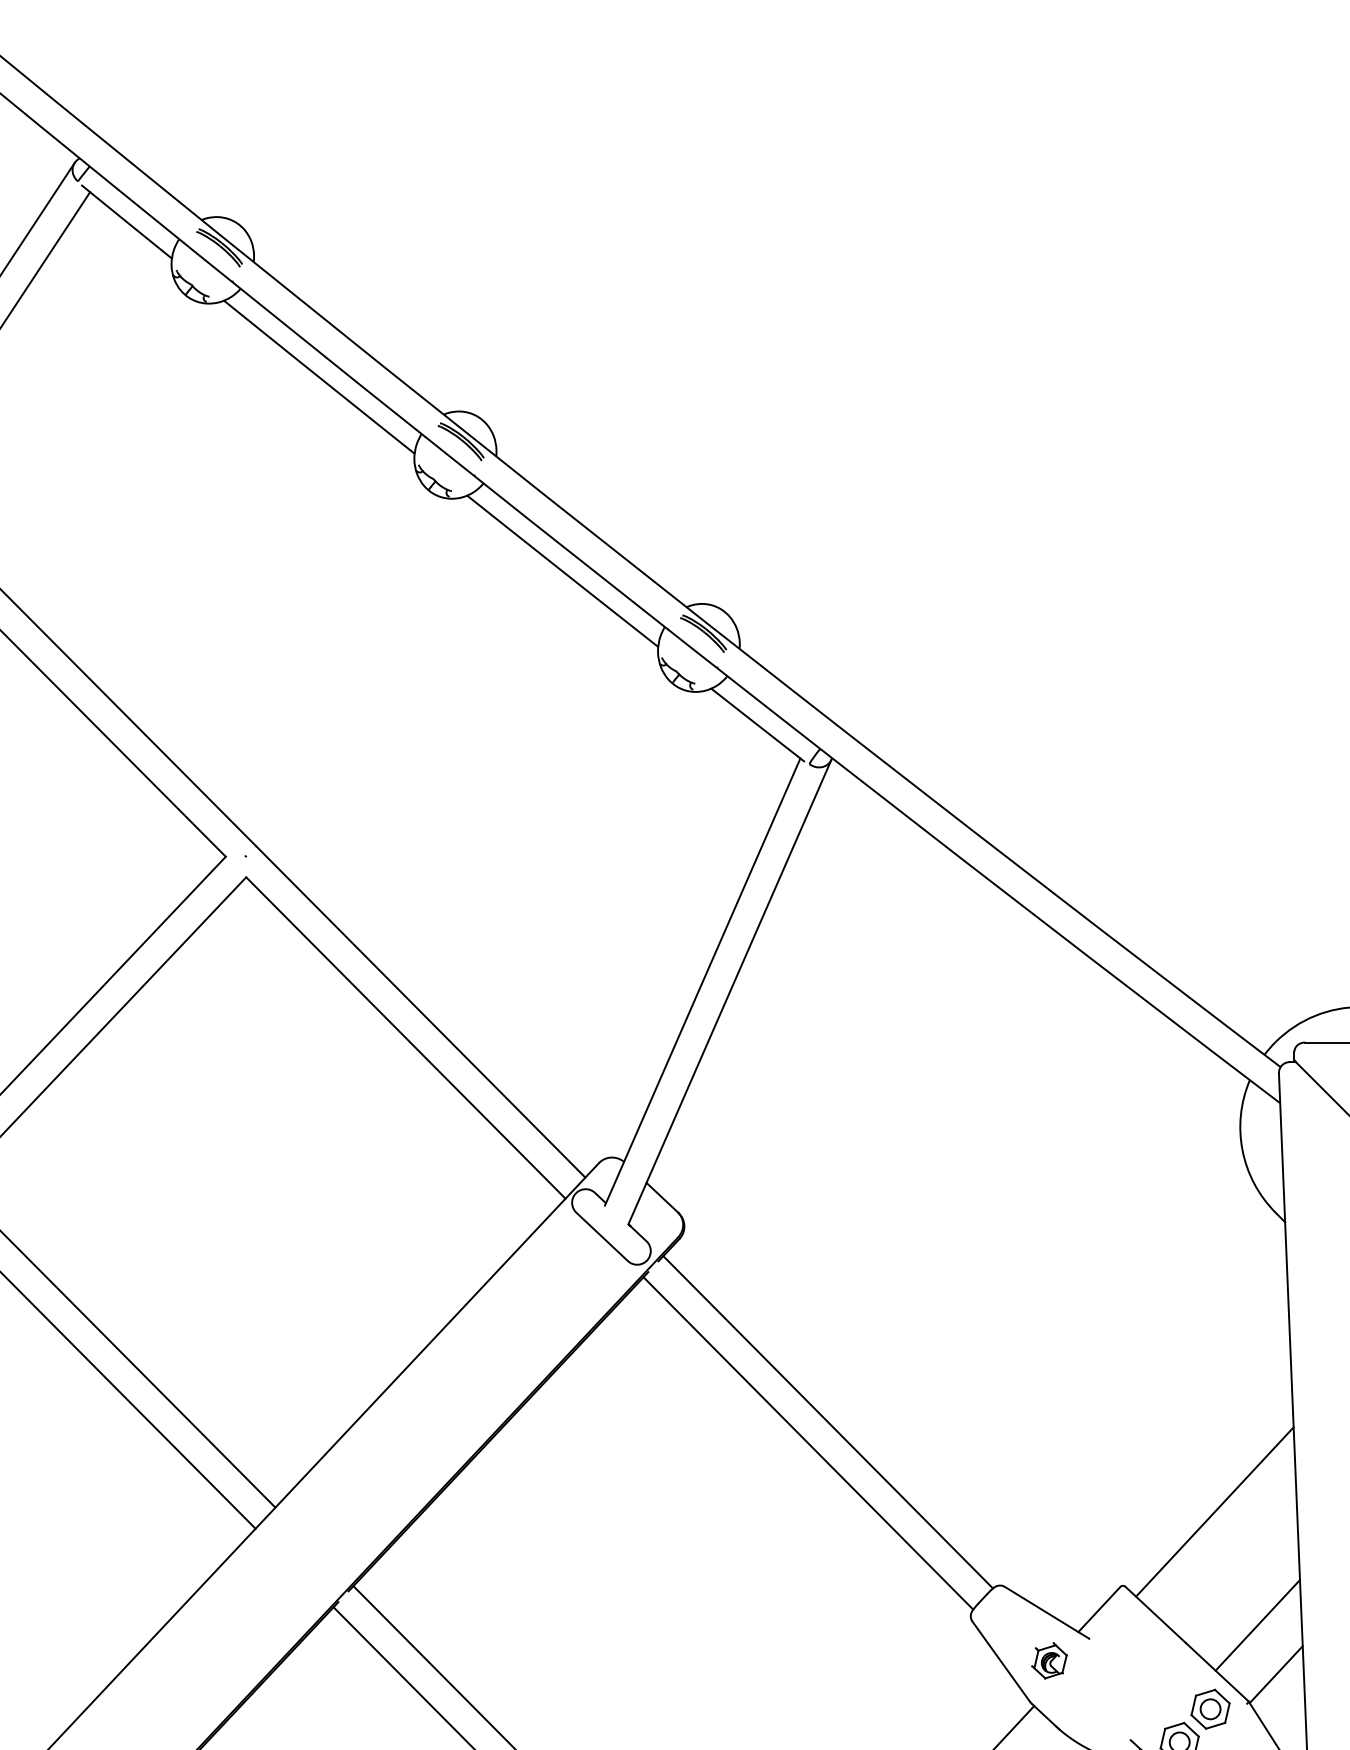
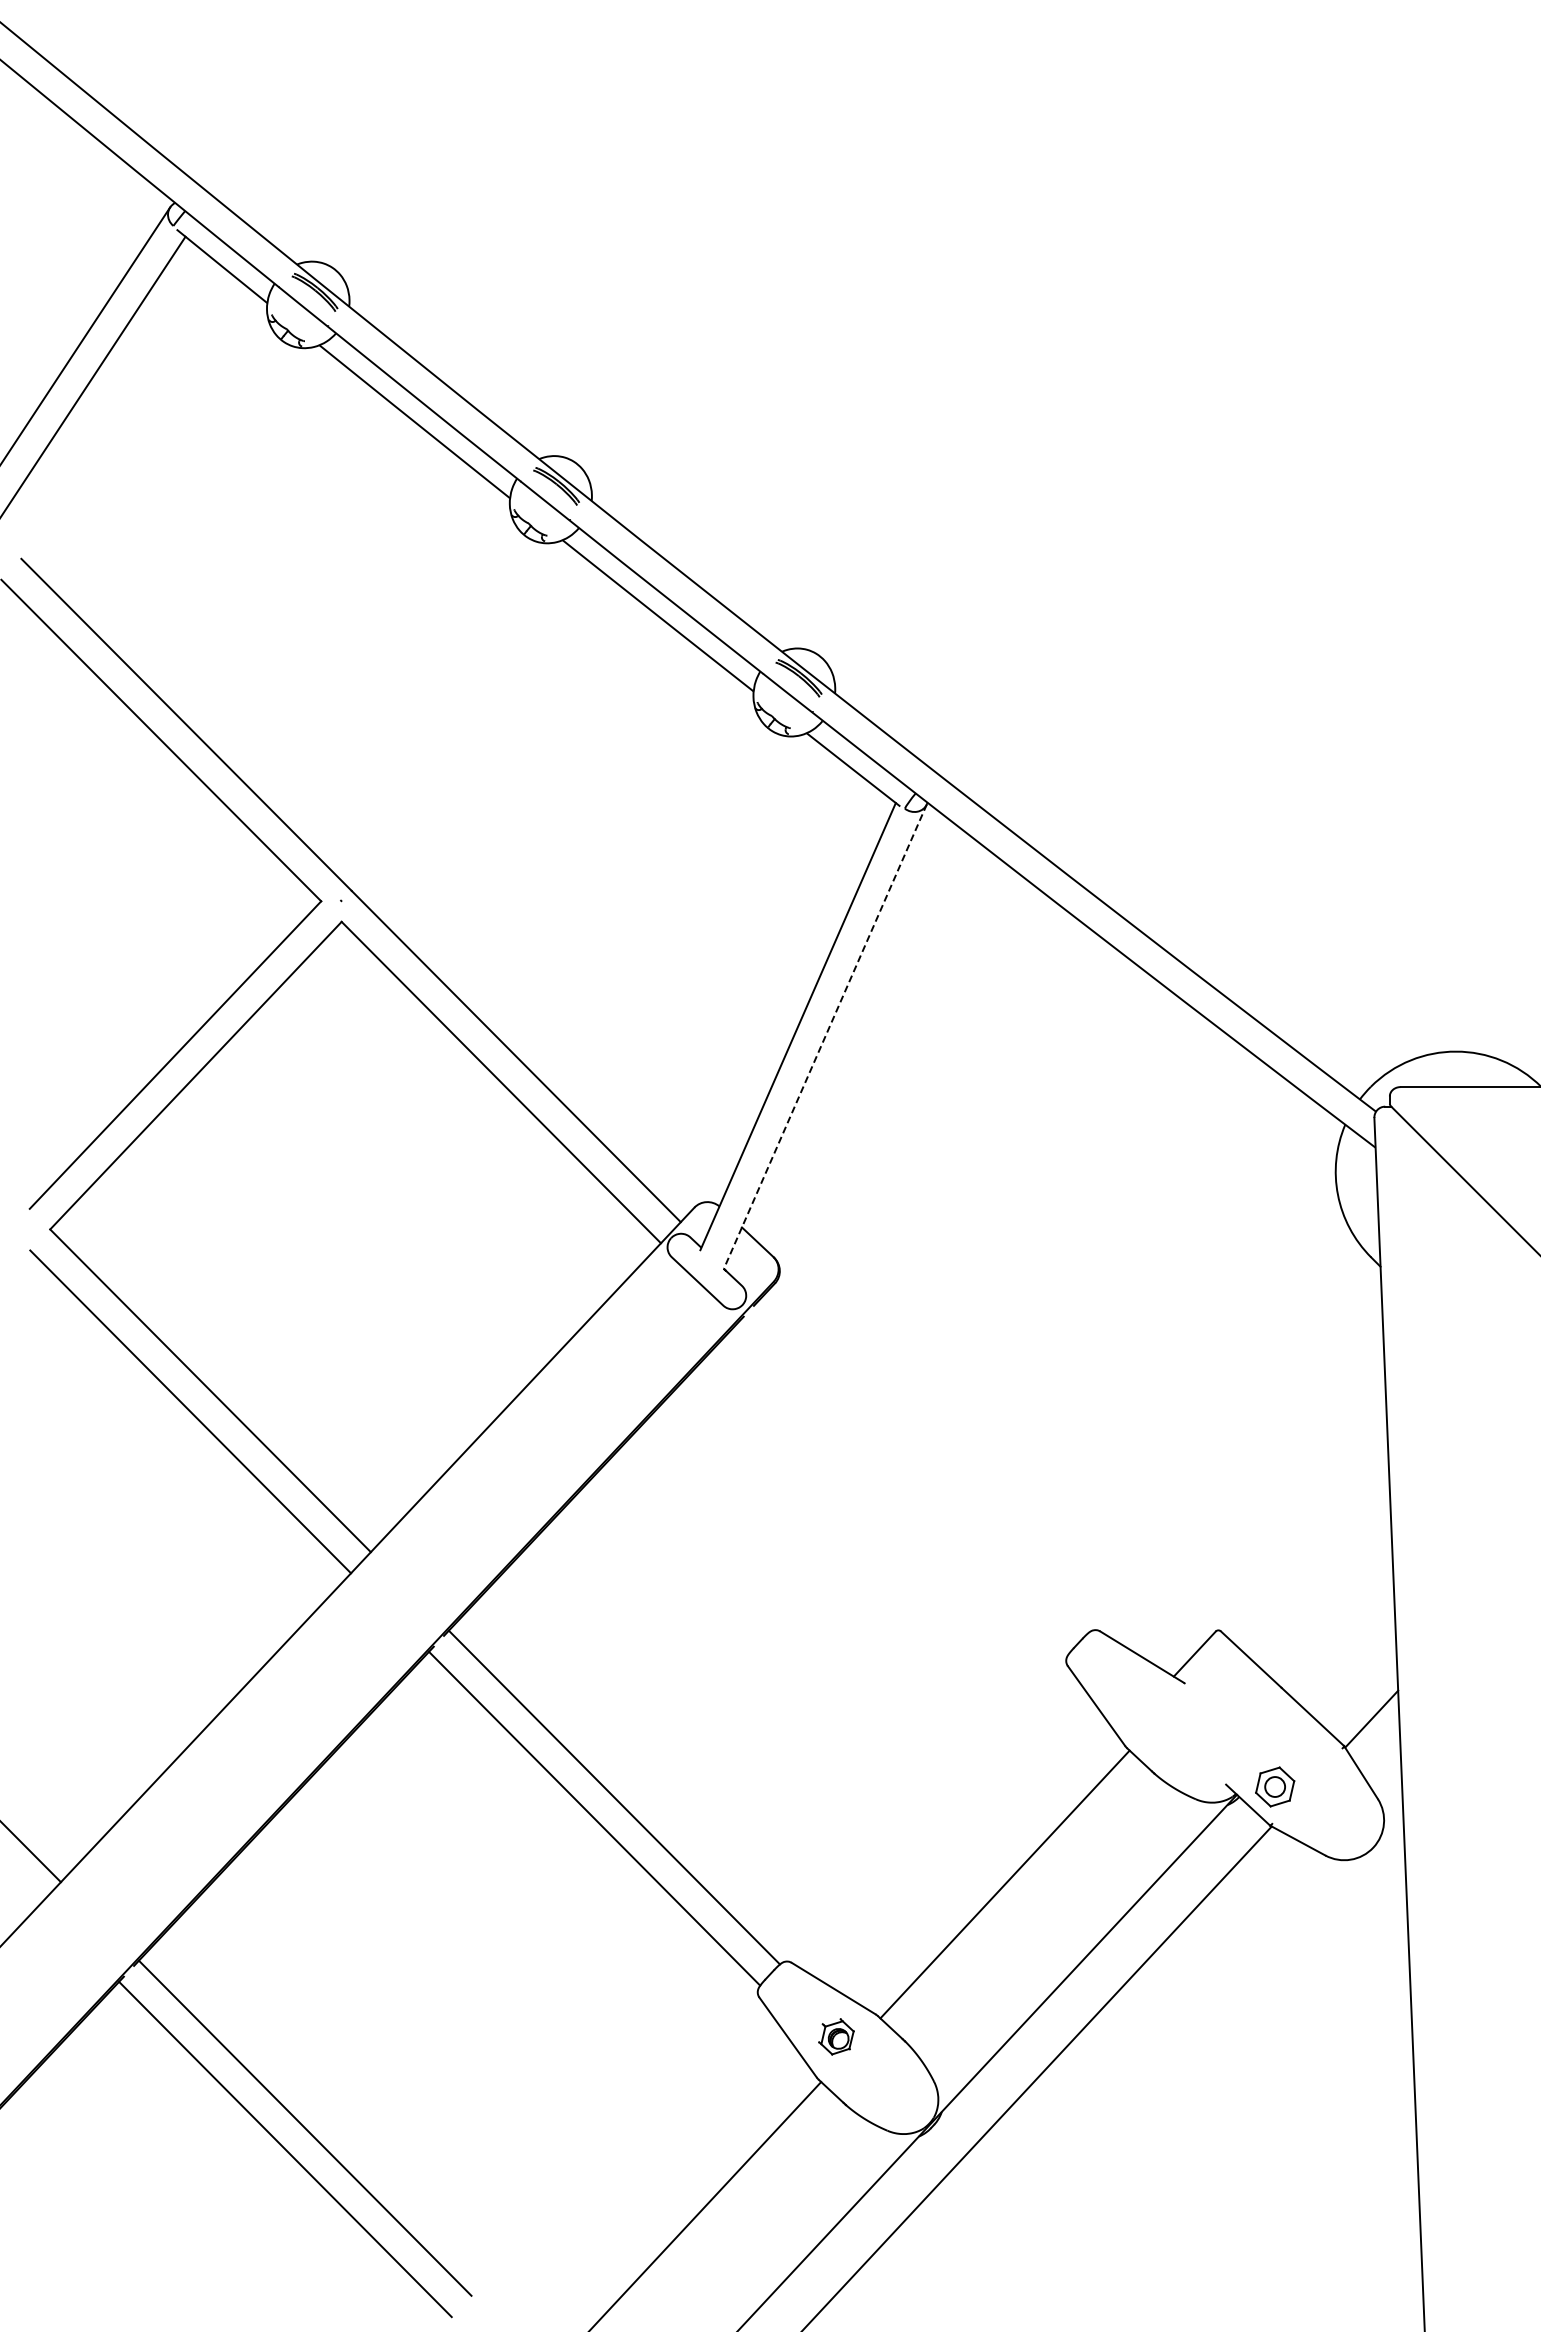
line: (730, 992) -> (825, 1037), solid -> dashed
line: (828, 1421) -> (923, 1466), removed
line: (808, 1442) -> (903, 1487), removed
line: (1215, 1511) -> (1310, 1556), removed
line: (1258, 1624) -> (1353, 1669), removed
part: (1049, 1660) -> (1144, 1705), removed
part: (1210, 1708) -> (1305, 1753), removed

